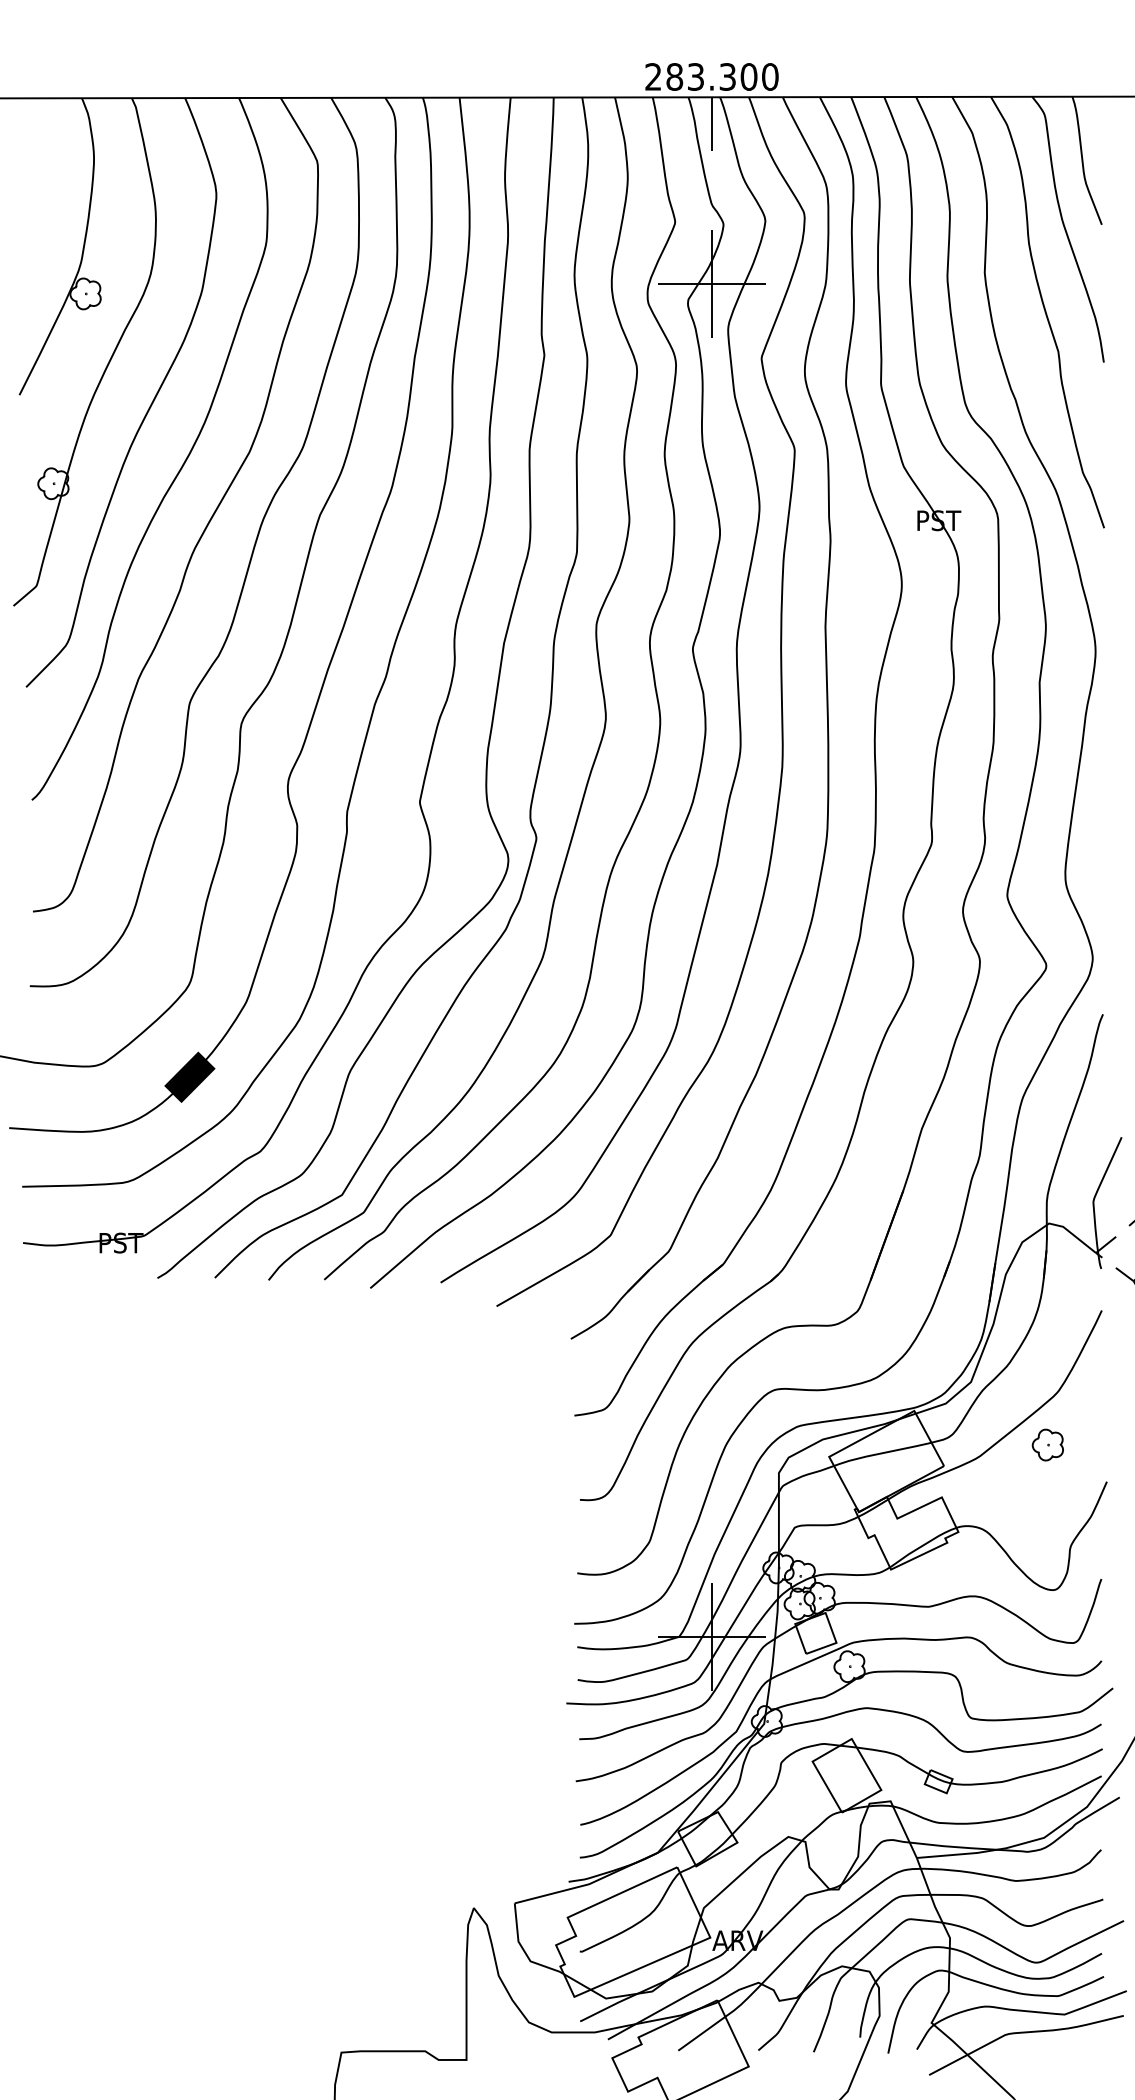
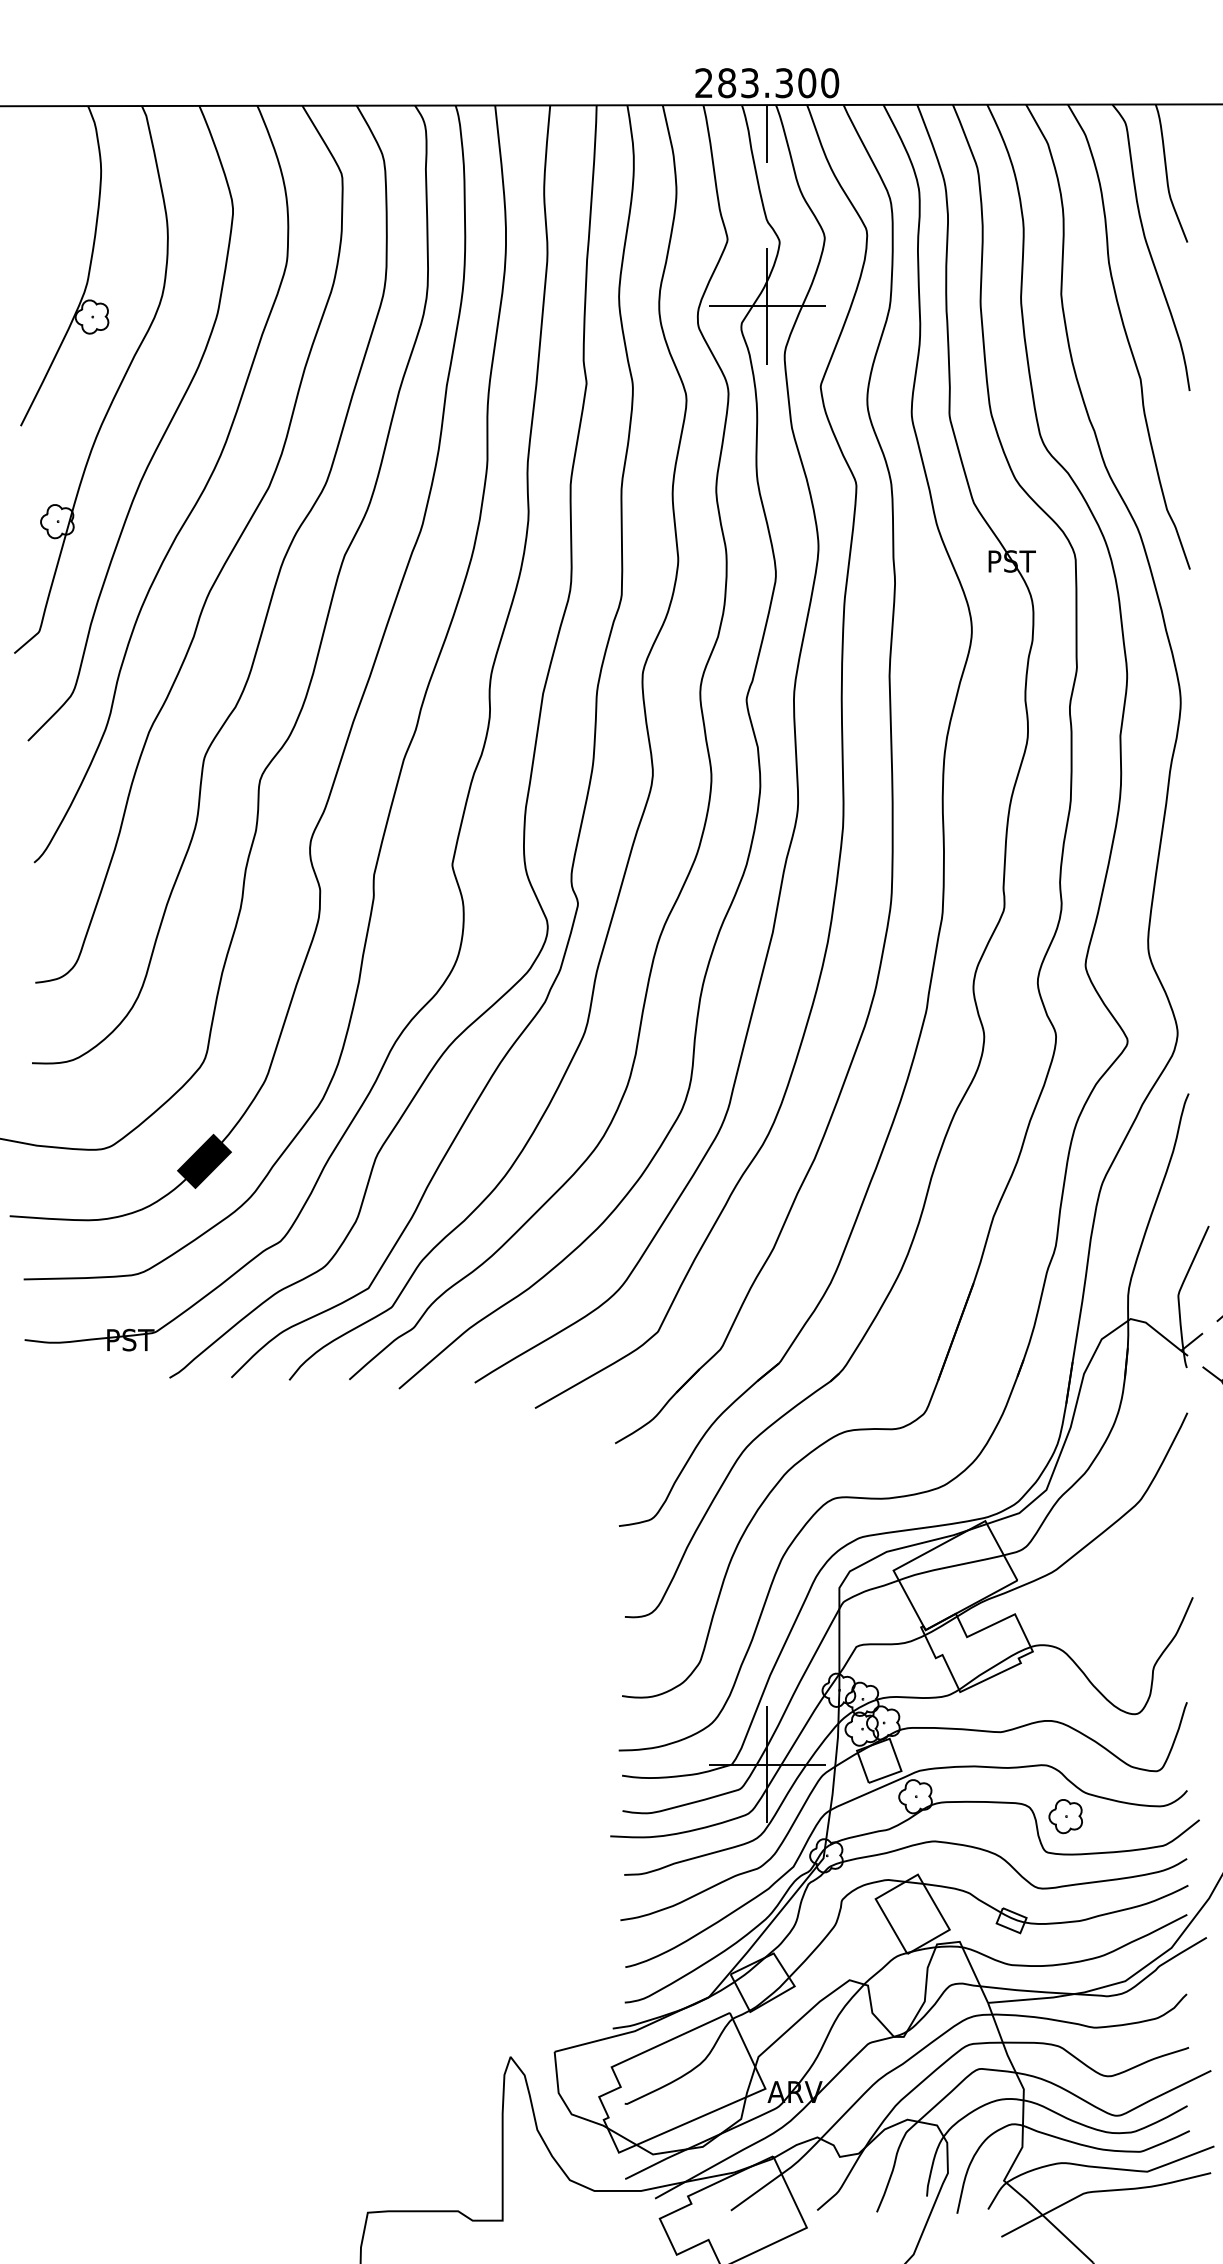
part: (1047, 1444) -> (1065, 1815), moved

